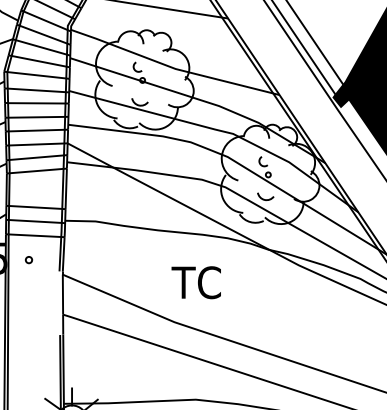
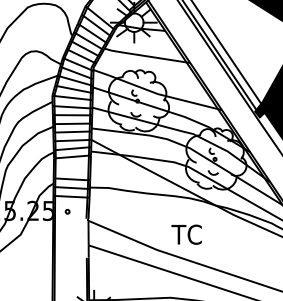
text: (196, 282) -> (186, 234), moved

